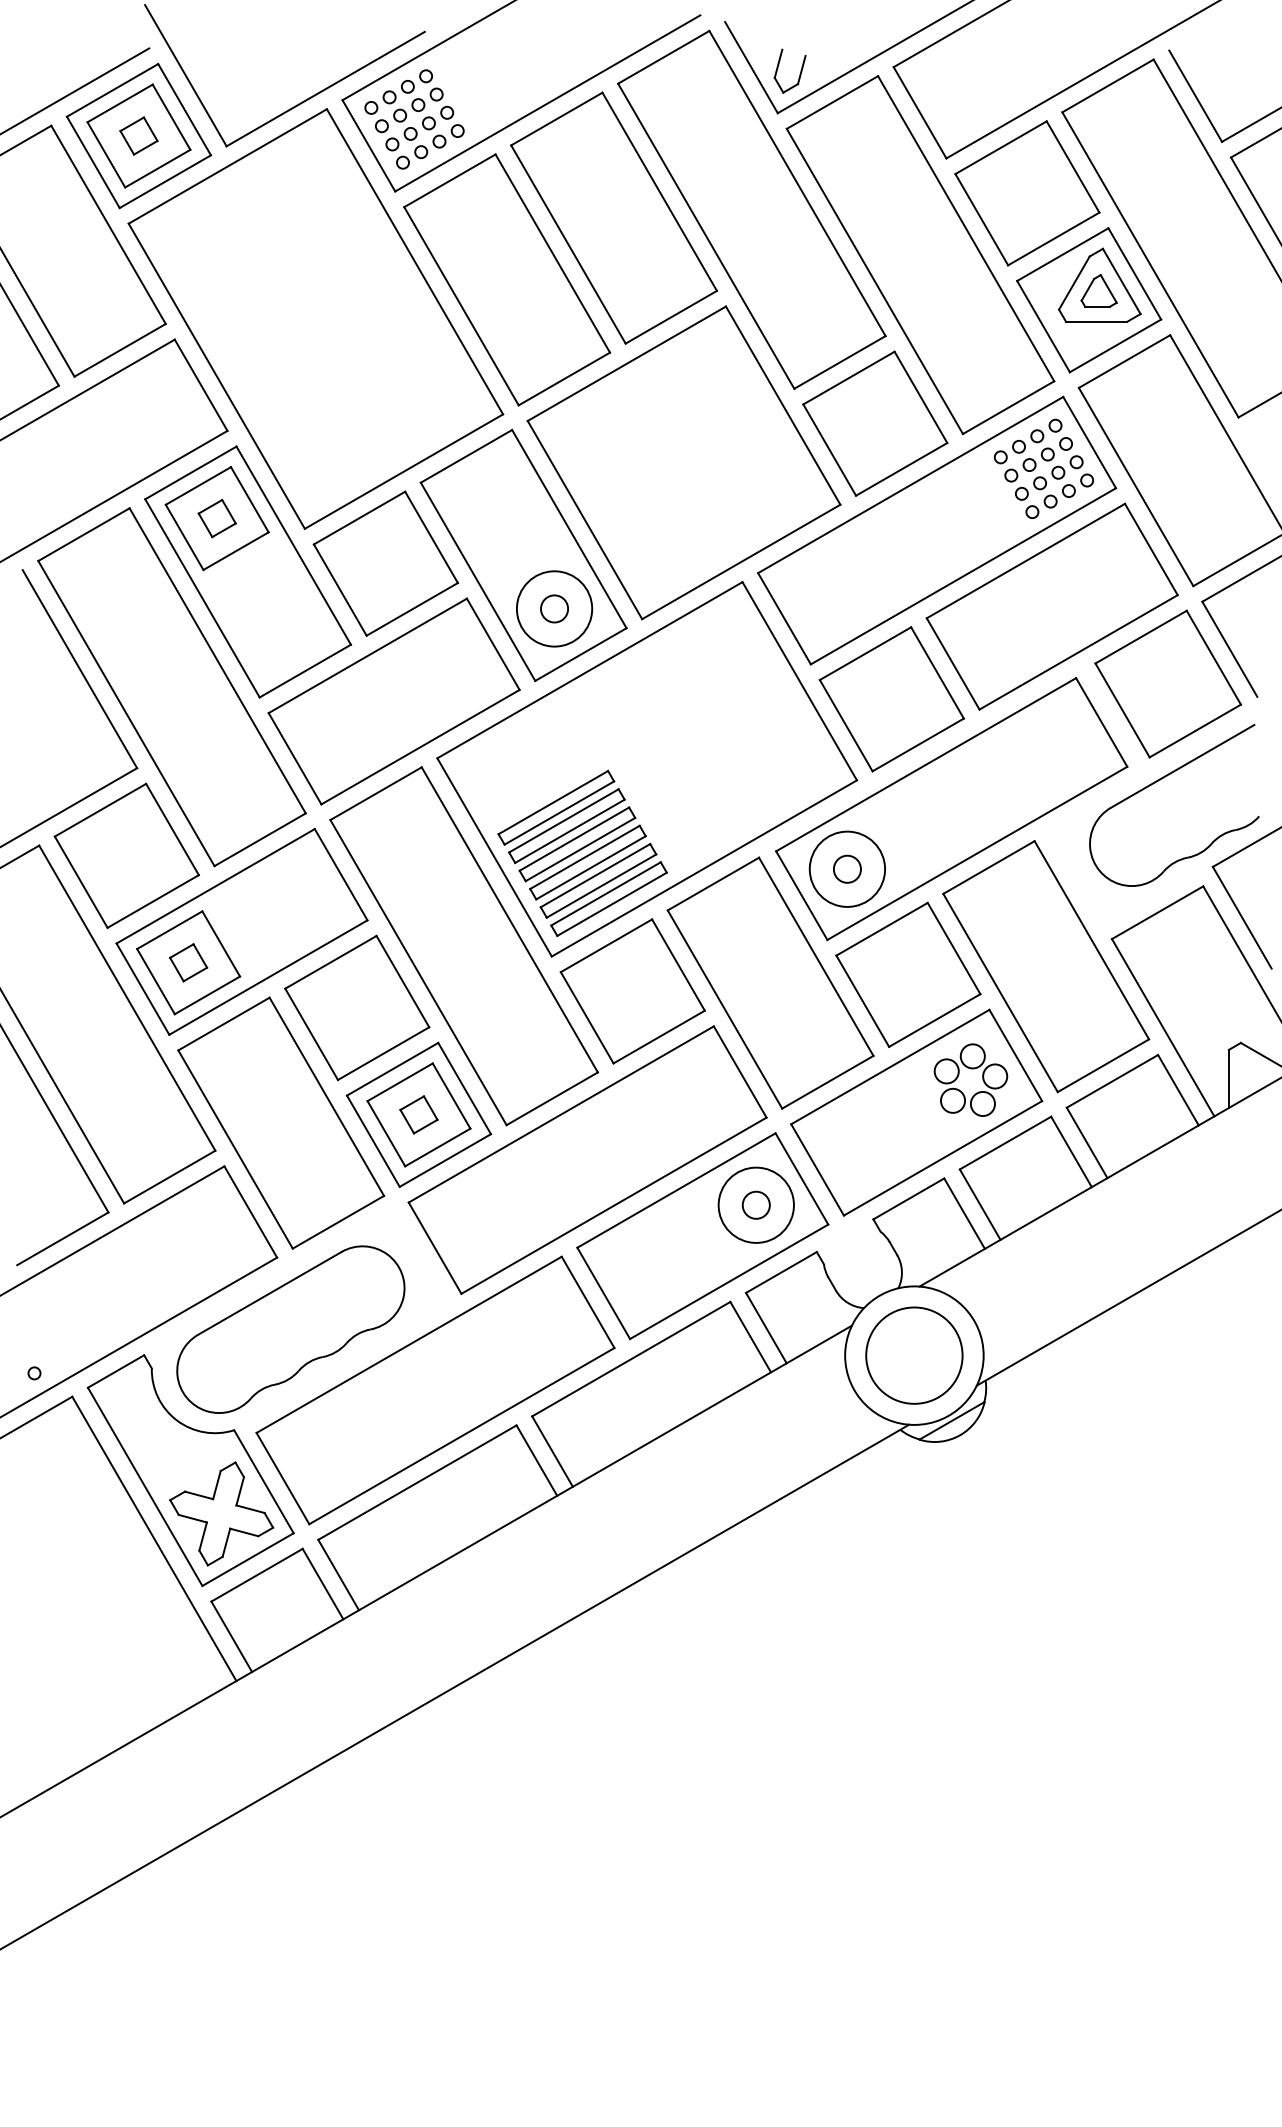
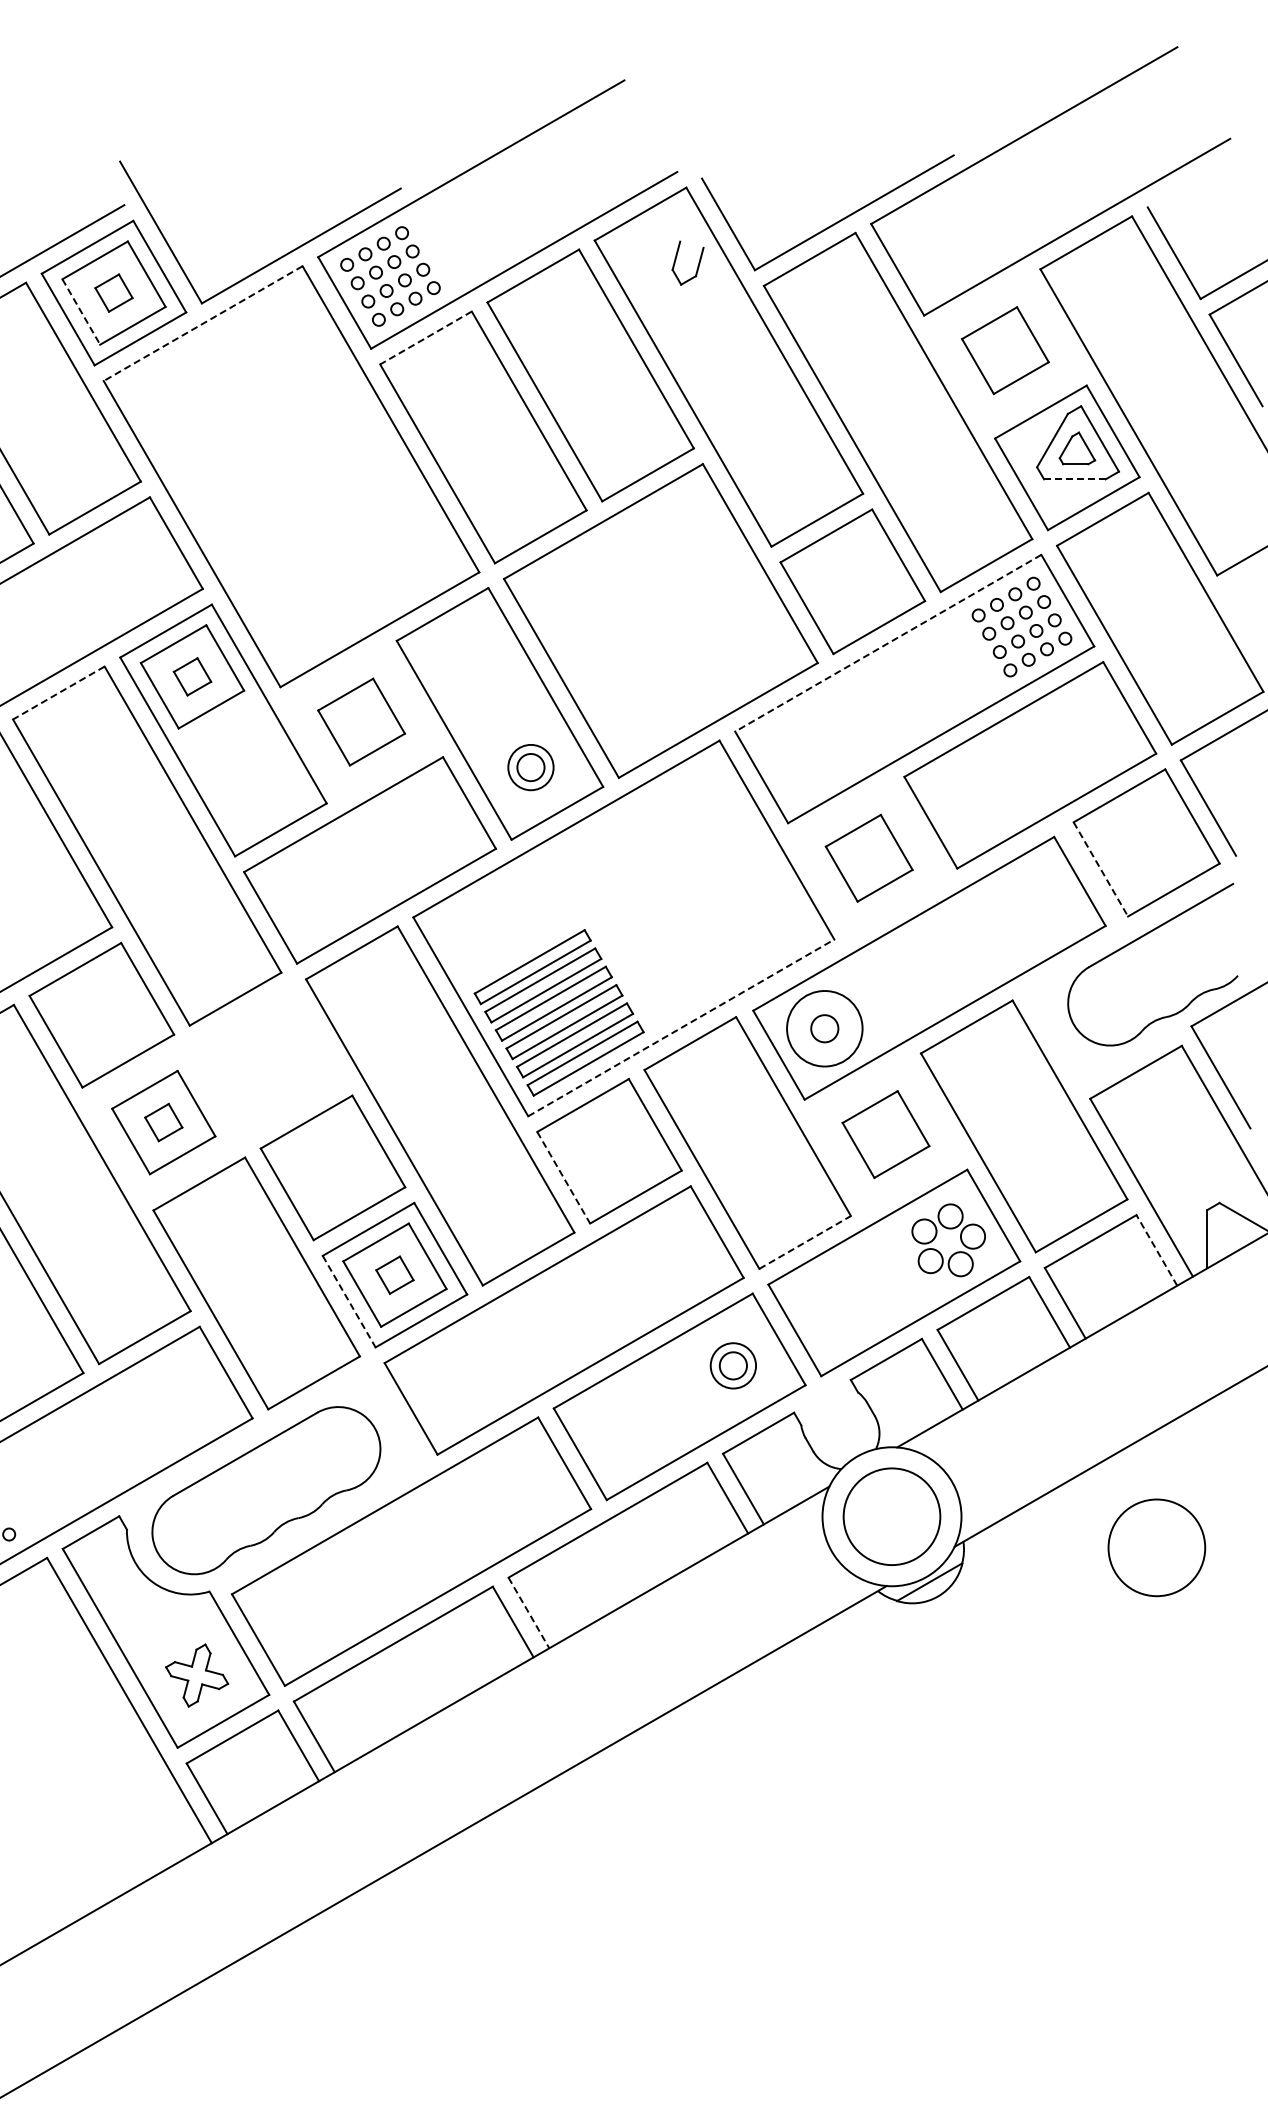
part: (799, 74) -> (697, 266), moved
line: (106, 154) -> (81, 311), solid -> dashed
line: (227, 166) -> (202, 323), solid -> dashed
line: (449, 180) -> (425, 337), solid -> dashed
part: (1027, 193) -> (1005, 350), size x0.6
line: (1096, 321) -> (1074, 479), solid -> dashed
line: (910, 485) -> (888, 643), solid -> dashed
line: (83, 534) -> (58, 692), solid -> dashed
part: (385, 563) -> (361, 721), size x0.6
circle: (554, 608) -> (530, 767), size x0.6
part: (891, 699) -> (869, 858), size x0.6
line: (1122, 710) -> (1100, 869), solid -> dashed
line: (704, 868) -> (681, 1027), solid -> dashed
part: (241, 931) -> (216, 1091), removed
part: (908, 974) -> (886, 1134), size x0.6
line: (587, 1017) -> (564, 1177), solid -> dashed
line: (827, 1082) -> (804, 1242), solid -> dashed
line: (1178, 1090) -> (1156, 1250), solid -> dashed
line: (373, 1141) -> (349, 1301), solid -> dashed
circle: (755, 1204) -> (732, 1365), size x0.6
circle: (1178, 1386) -> (1156, 1547), added
line: (552, 1451) -> (528, 1612), solid -> dashed
part: (221, 1513) -> (196, 1675), size x0.6

